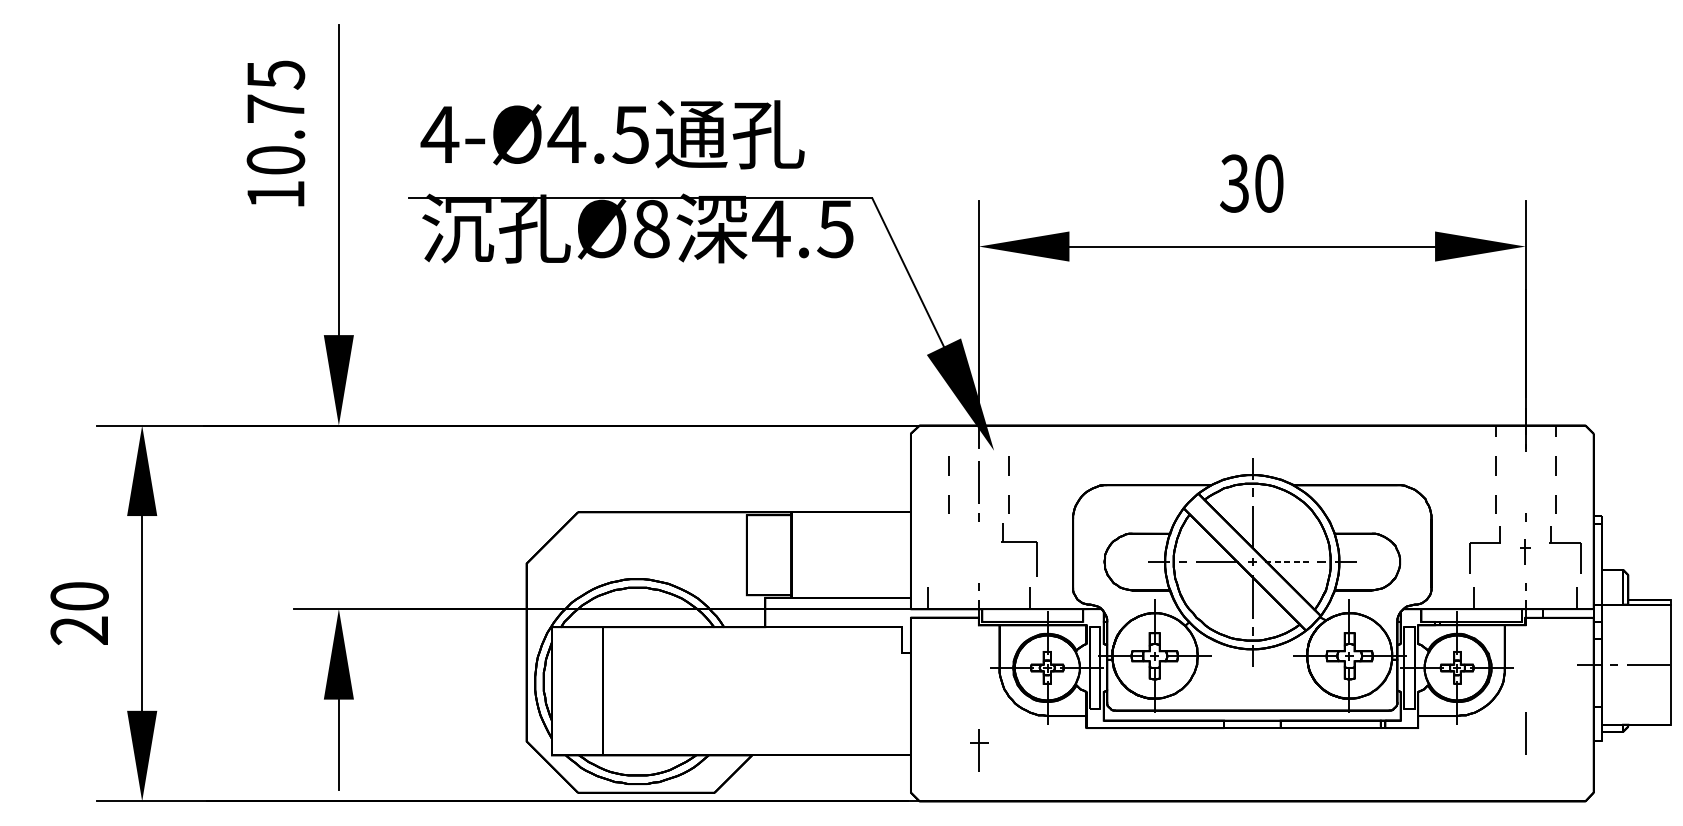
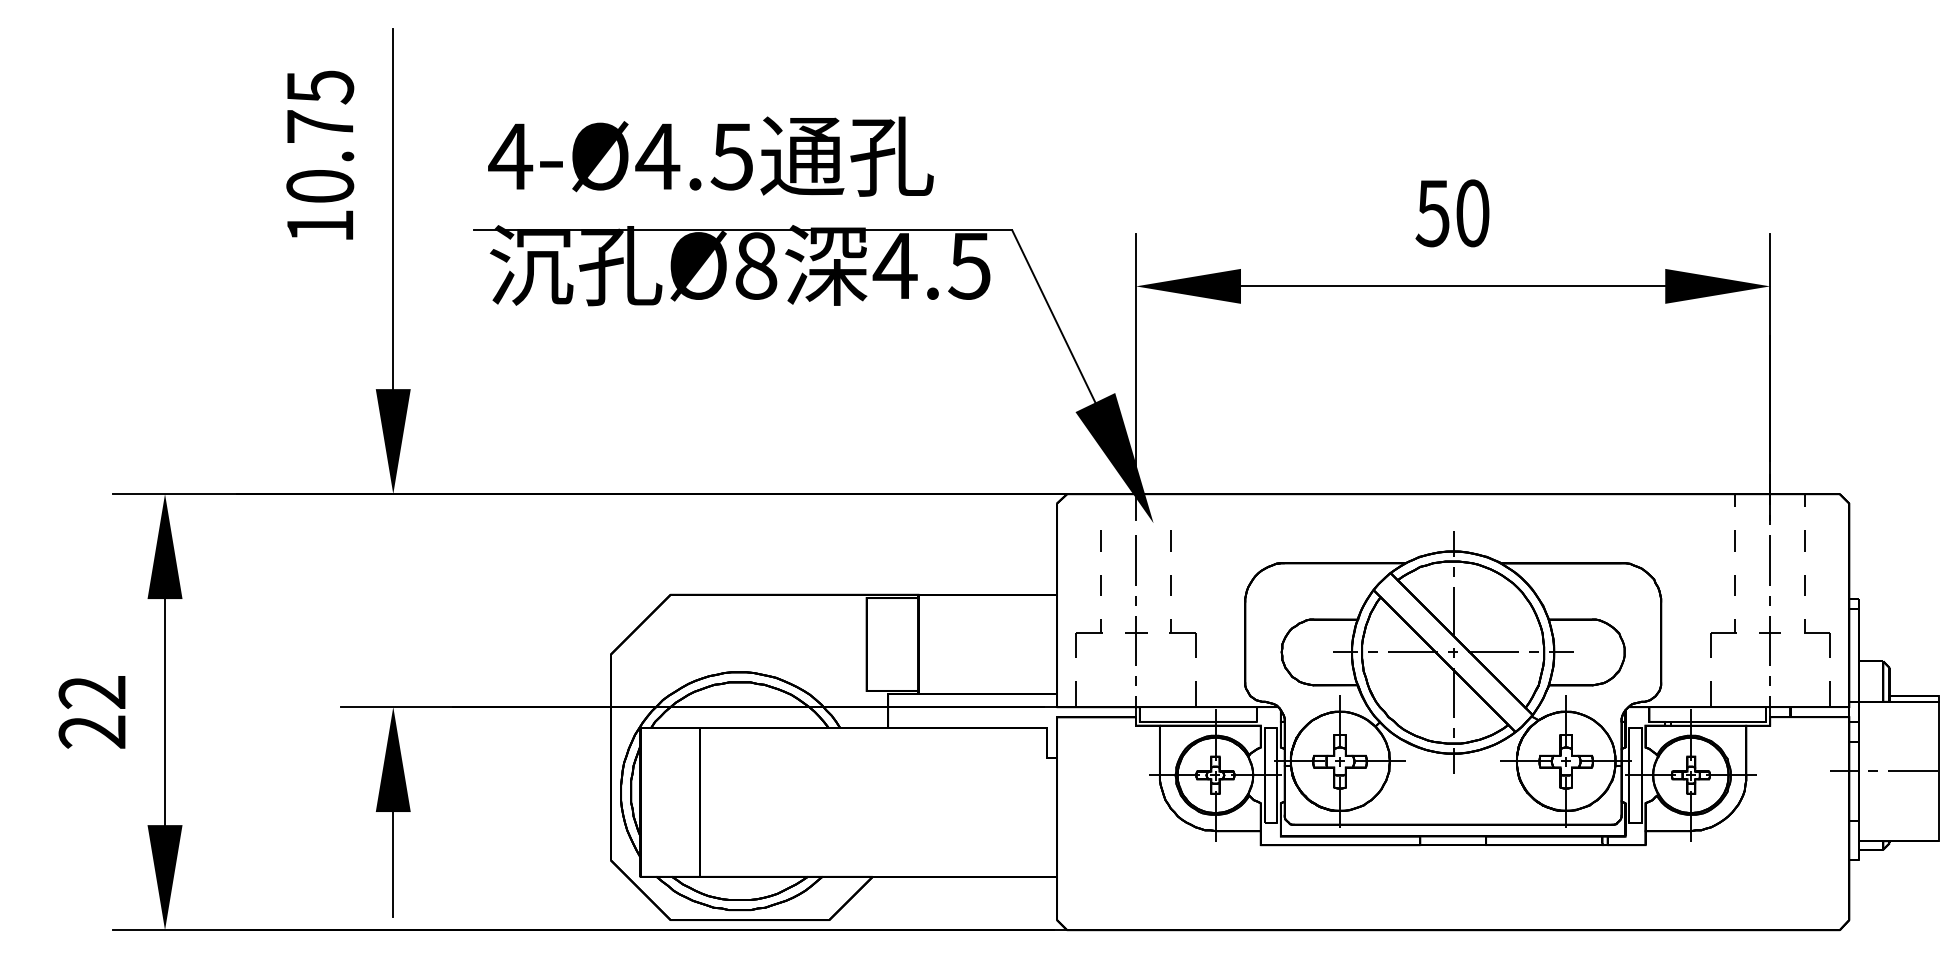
text: (1234, 182) -> (1432, 212), 30 -> 50
part: (938, 550) -> (1088, 638), added
part: (1019, 550) -> (1182, 638), size x0.62
part: (1485, 550) -> (1723, 638), size x0.71
part: (1566, 550) -> (1817, 638), size x0.71
part: (1524, 551) -> (1769, 640), size x1.67
line: (1287, 562) -> (1493, 652), dashed -> solid
text: (79, 595) -> (92, 691), 20 -> 22
line: (1524, 733) -> (1769, 560), moved
part: (979, 749) -> (1136, 640), moved

